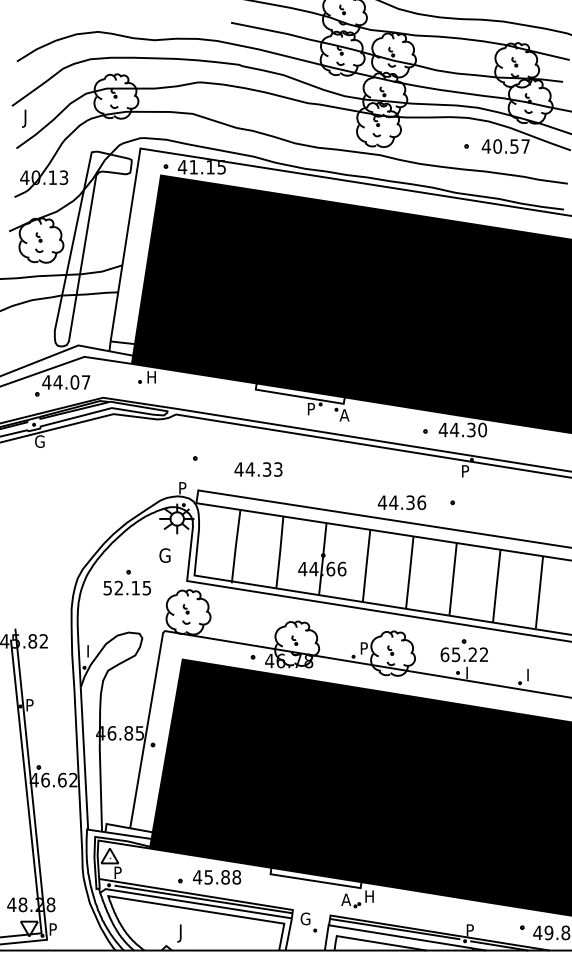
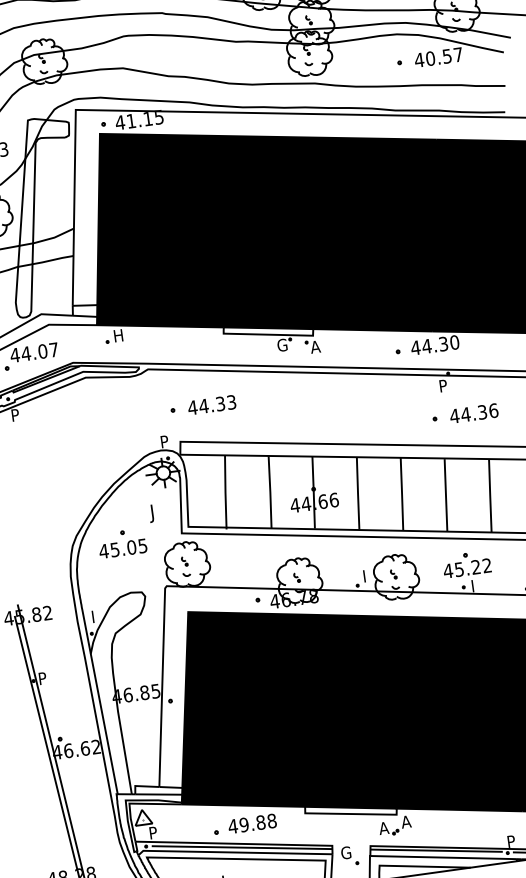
text: (311, 408) -> (281, 344), P -> G
text: (39, 441) -> (15, 415), G -> P
text: (258, 469) -> (212, 405), moved
text: (401, 502) -> (473, 413), moved
text: (163, 557) -> (155, 513), G -> J
text: (121, 587) -> (117, 548), 52.15 -> 45.05
text: (364, 645) -> (367, 573), P -> I
text: (444, 654) -> (447, 570), 65.22 -> 45.22
text: (208, 877) -> (243, 825), 45.88 -> 49.88
text: (368, 896) -> (405, 821), H -> A

